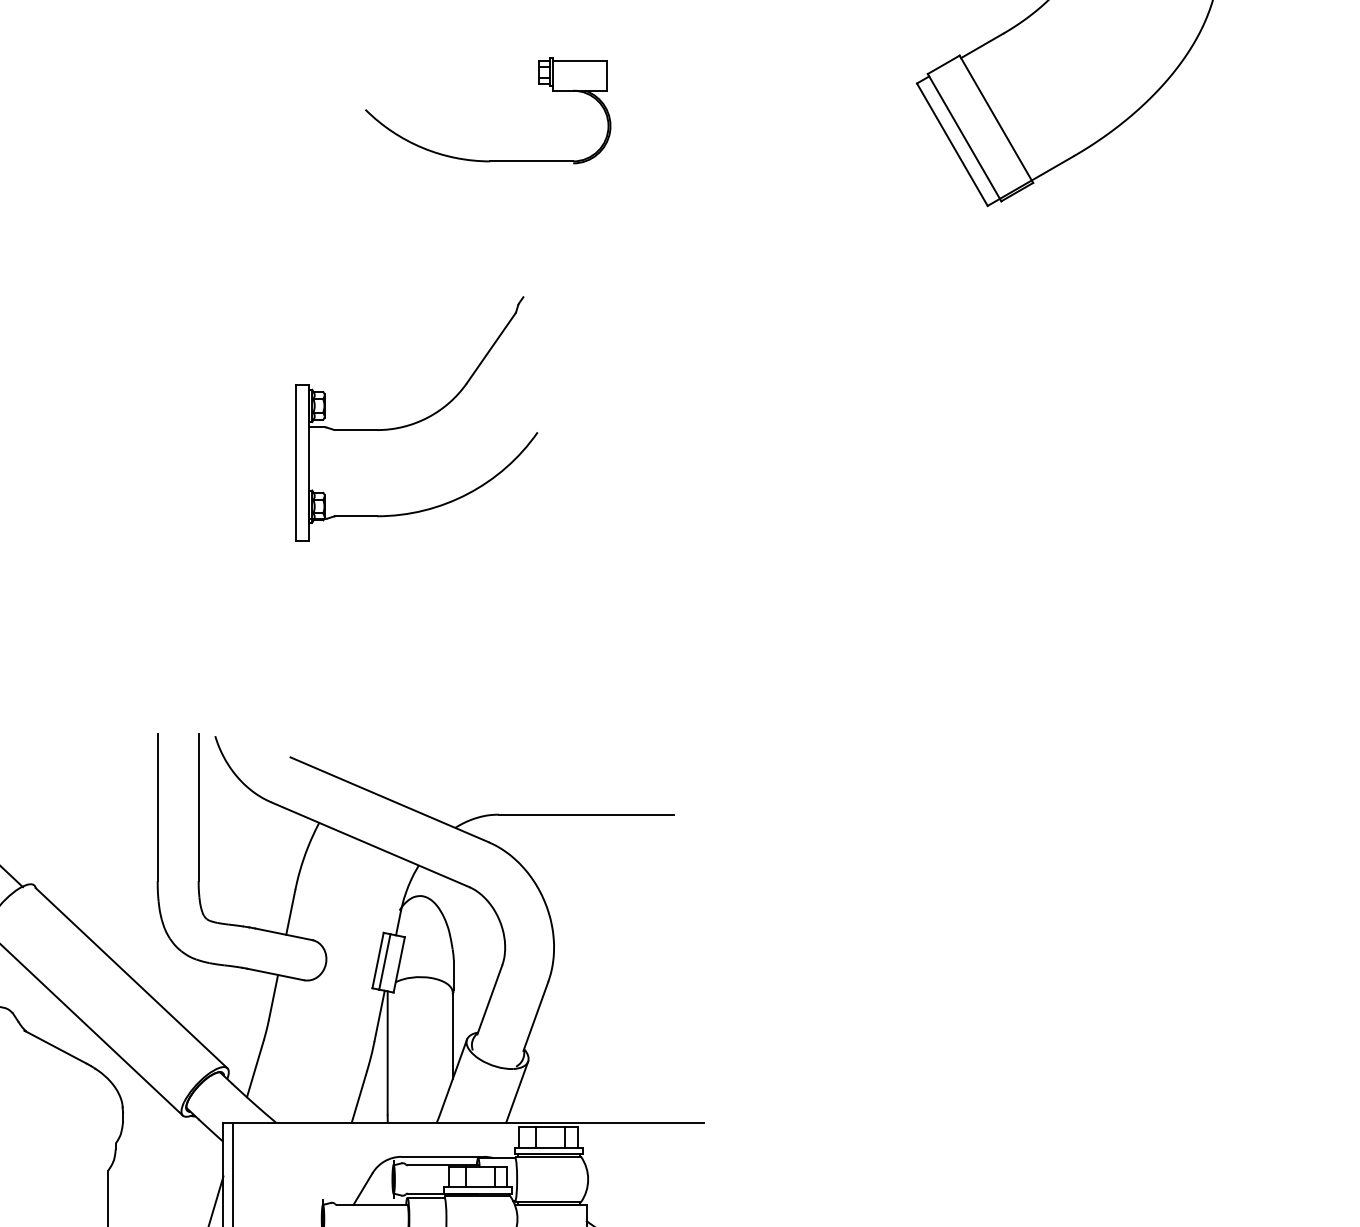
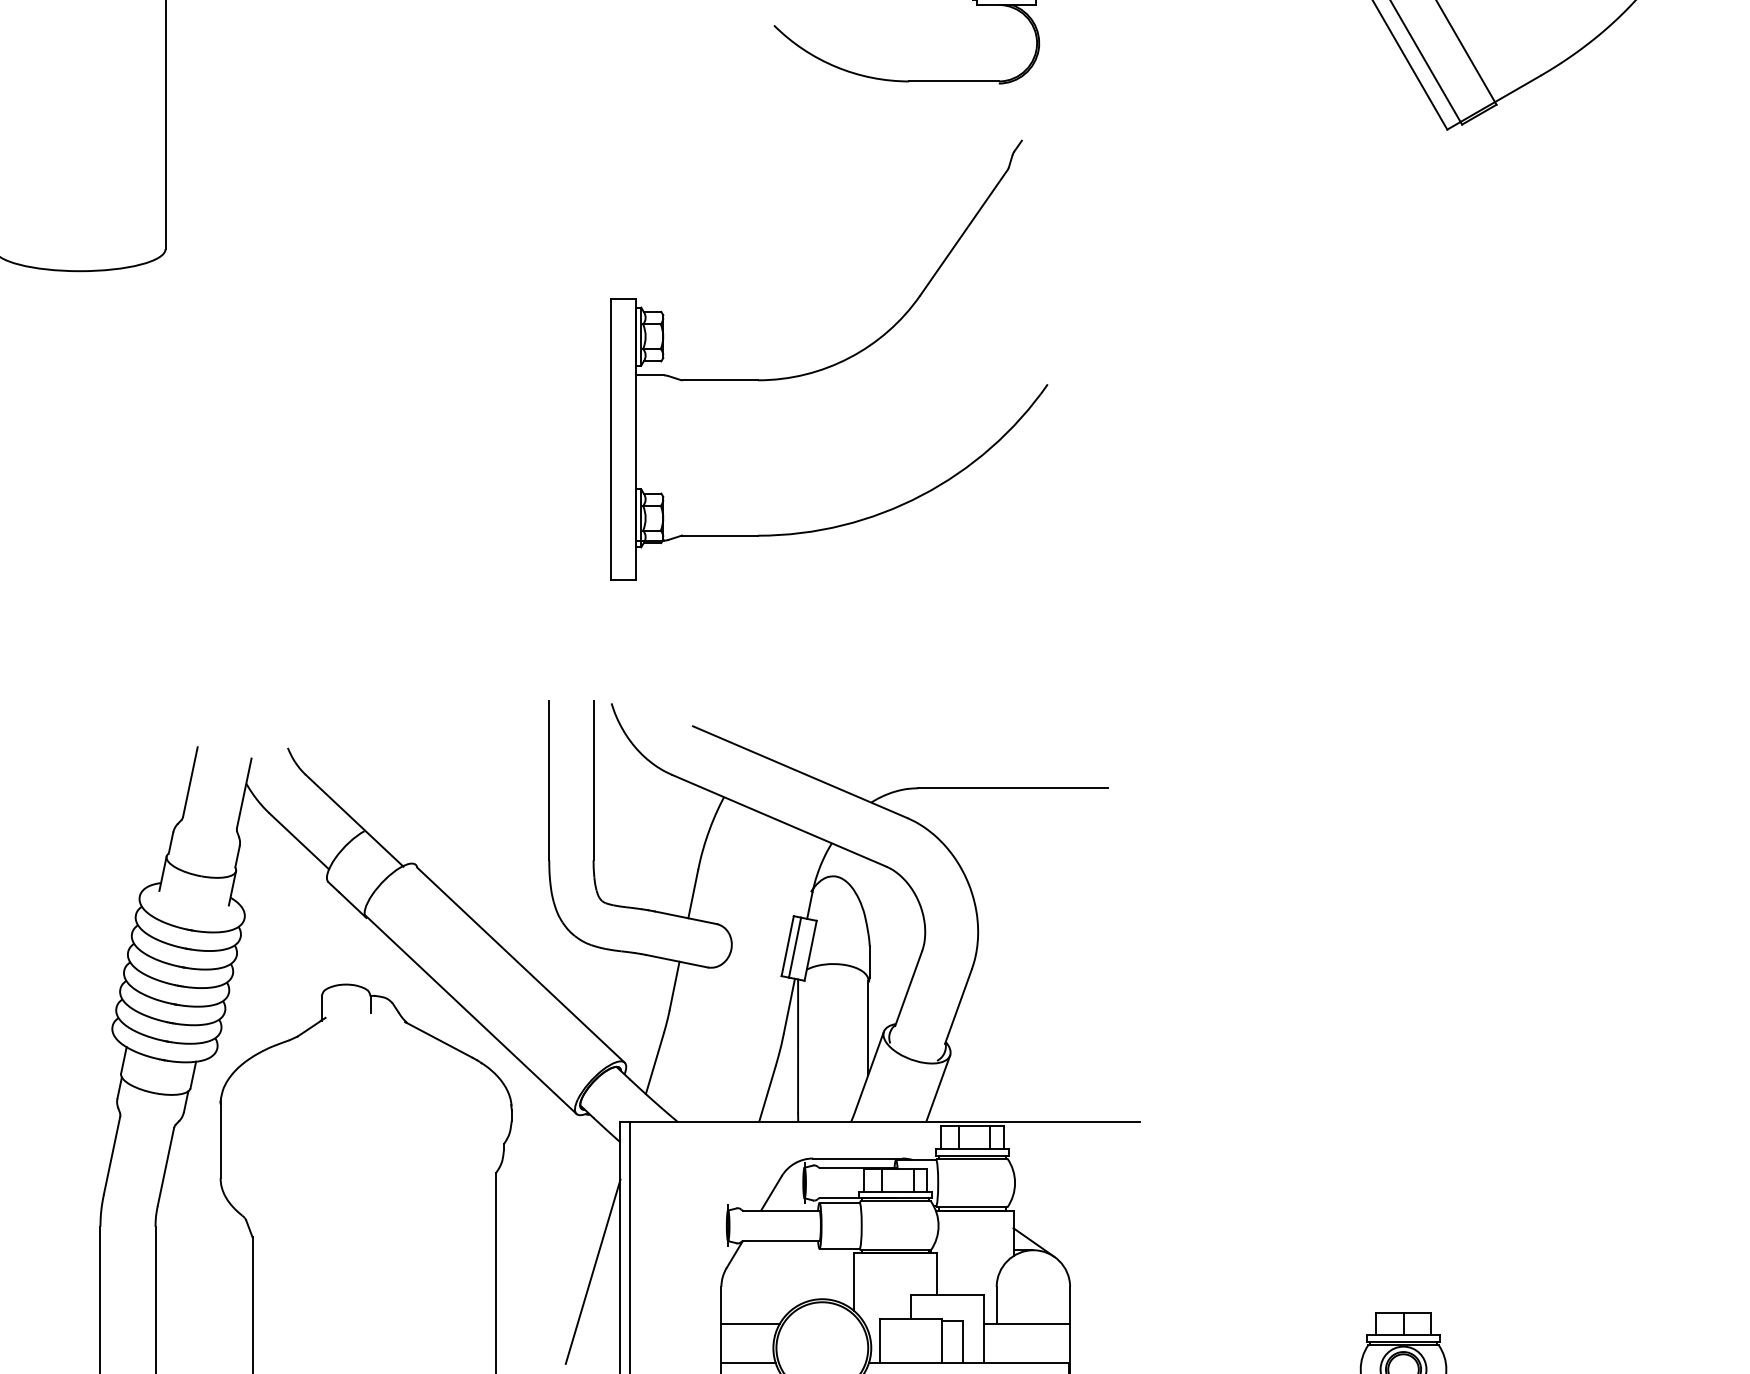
part: (416, 418) -> (829, 359), size x1.67

